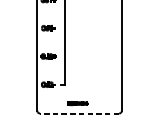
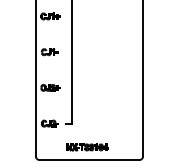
part: (78, 103) -> (87, 147), size x1.67
line: (79, 113) -> (89, 160), dashed -> solid

